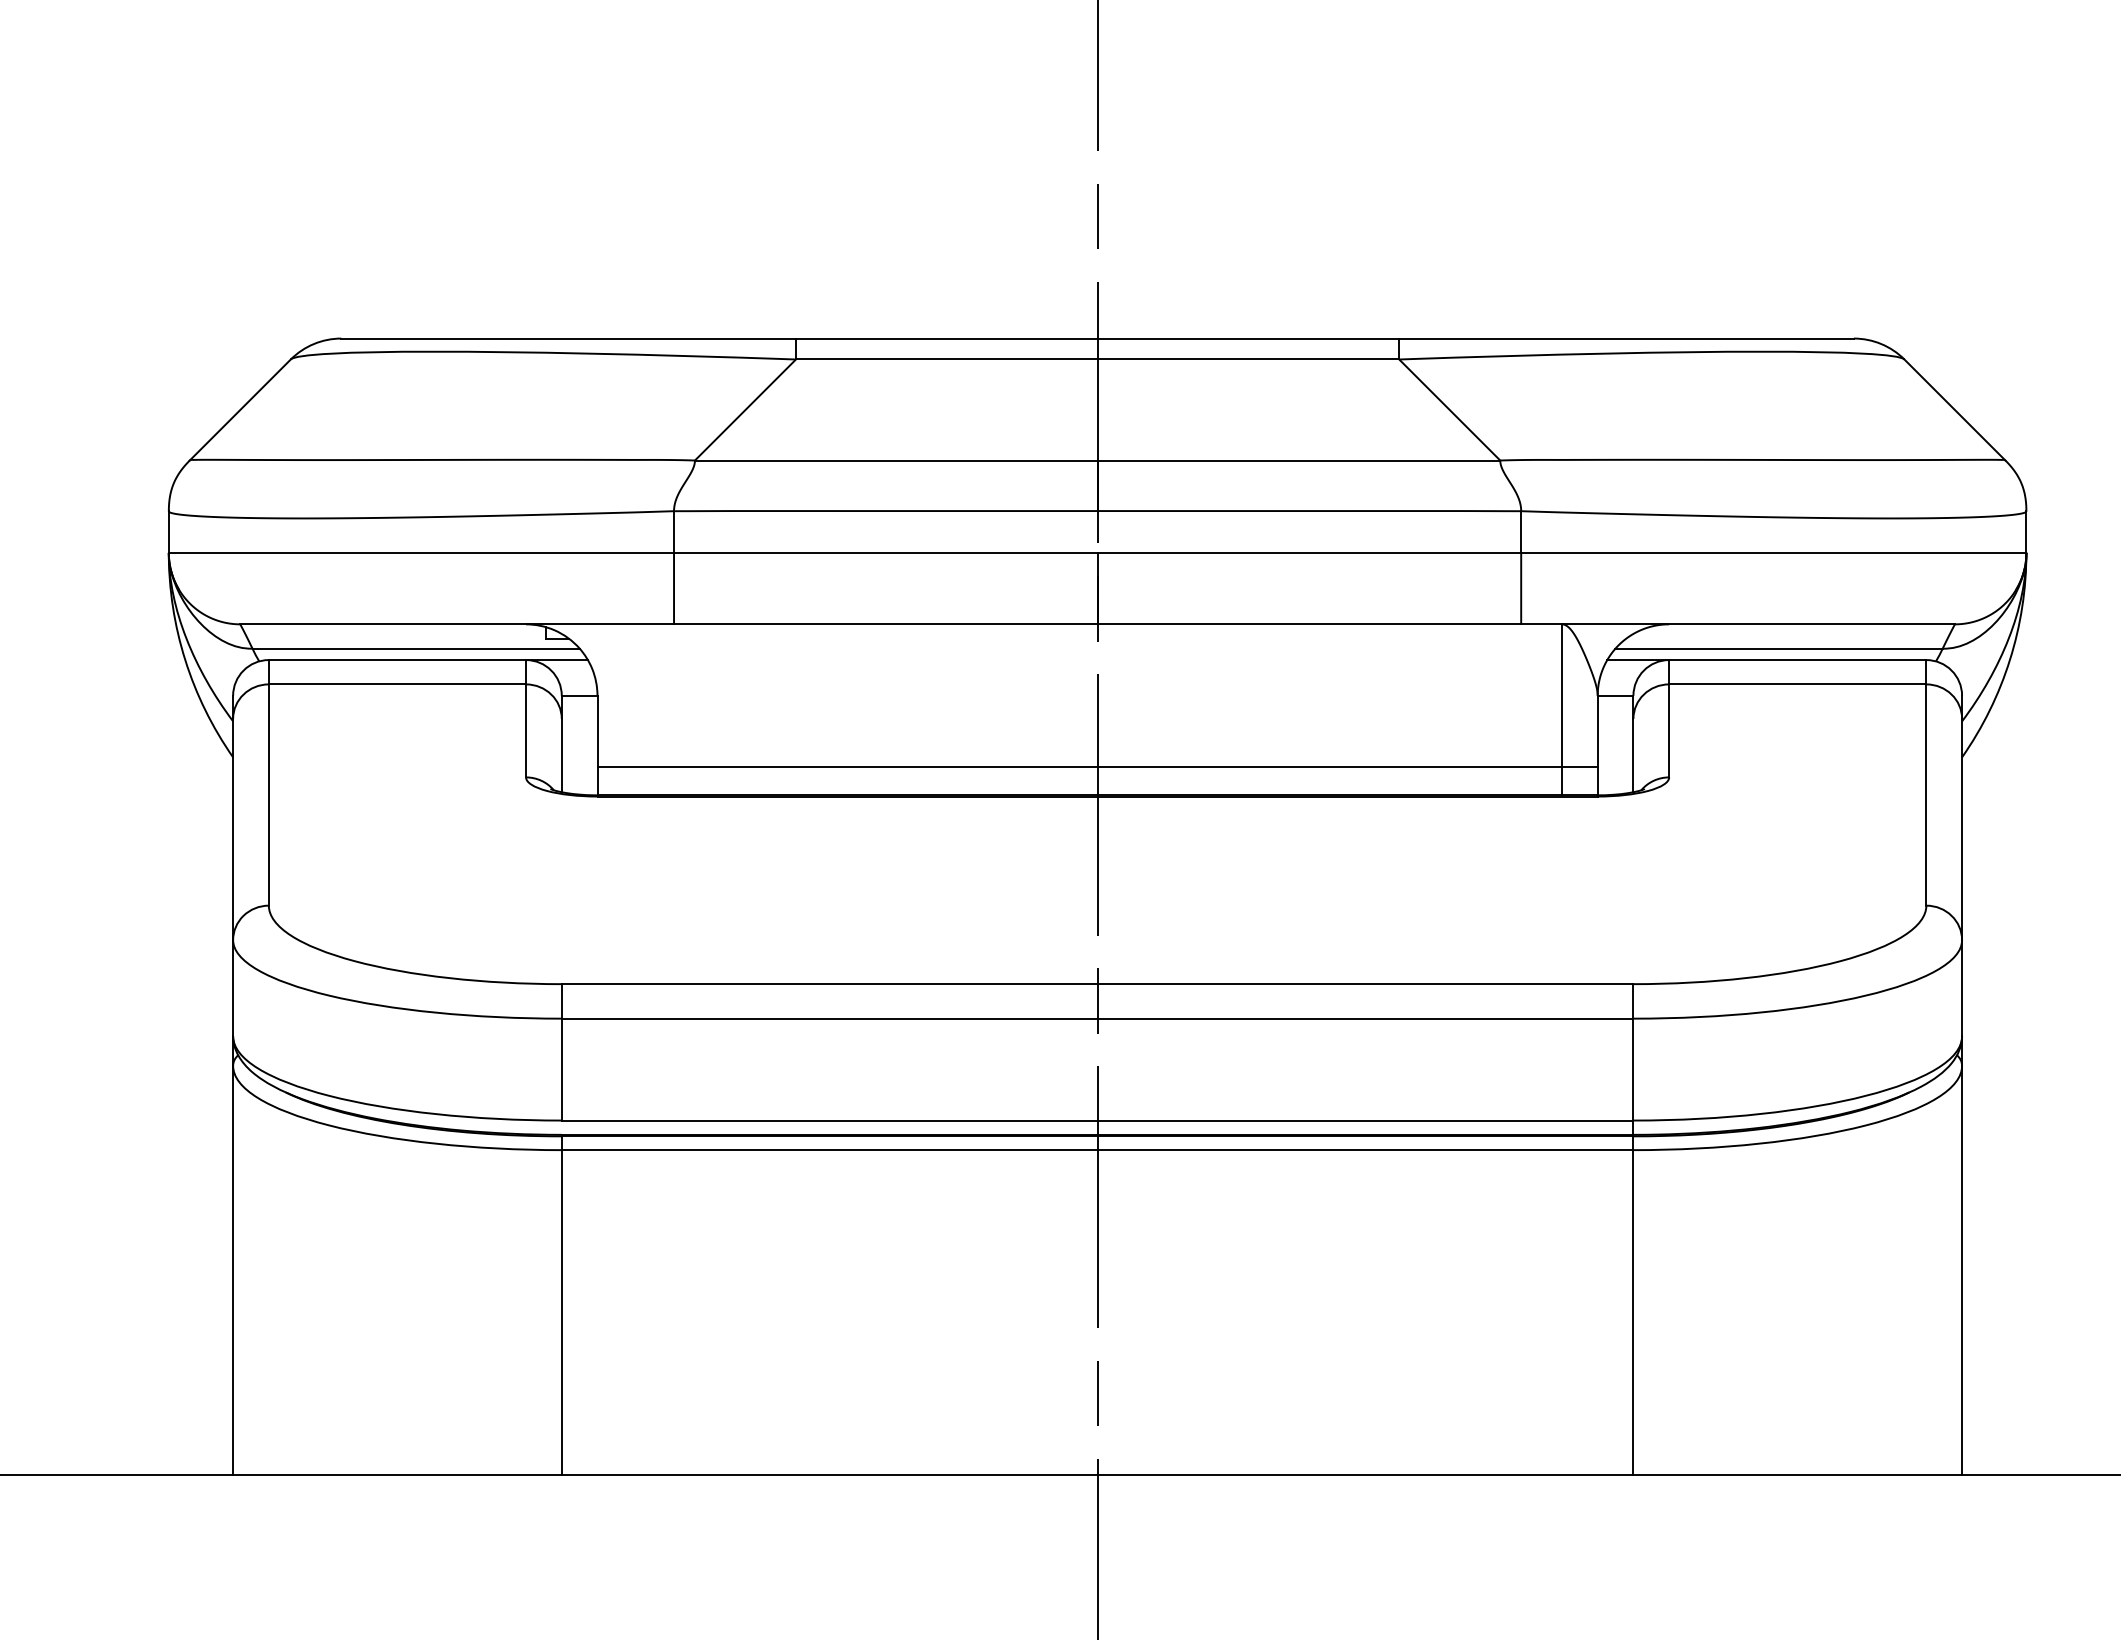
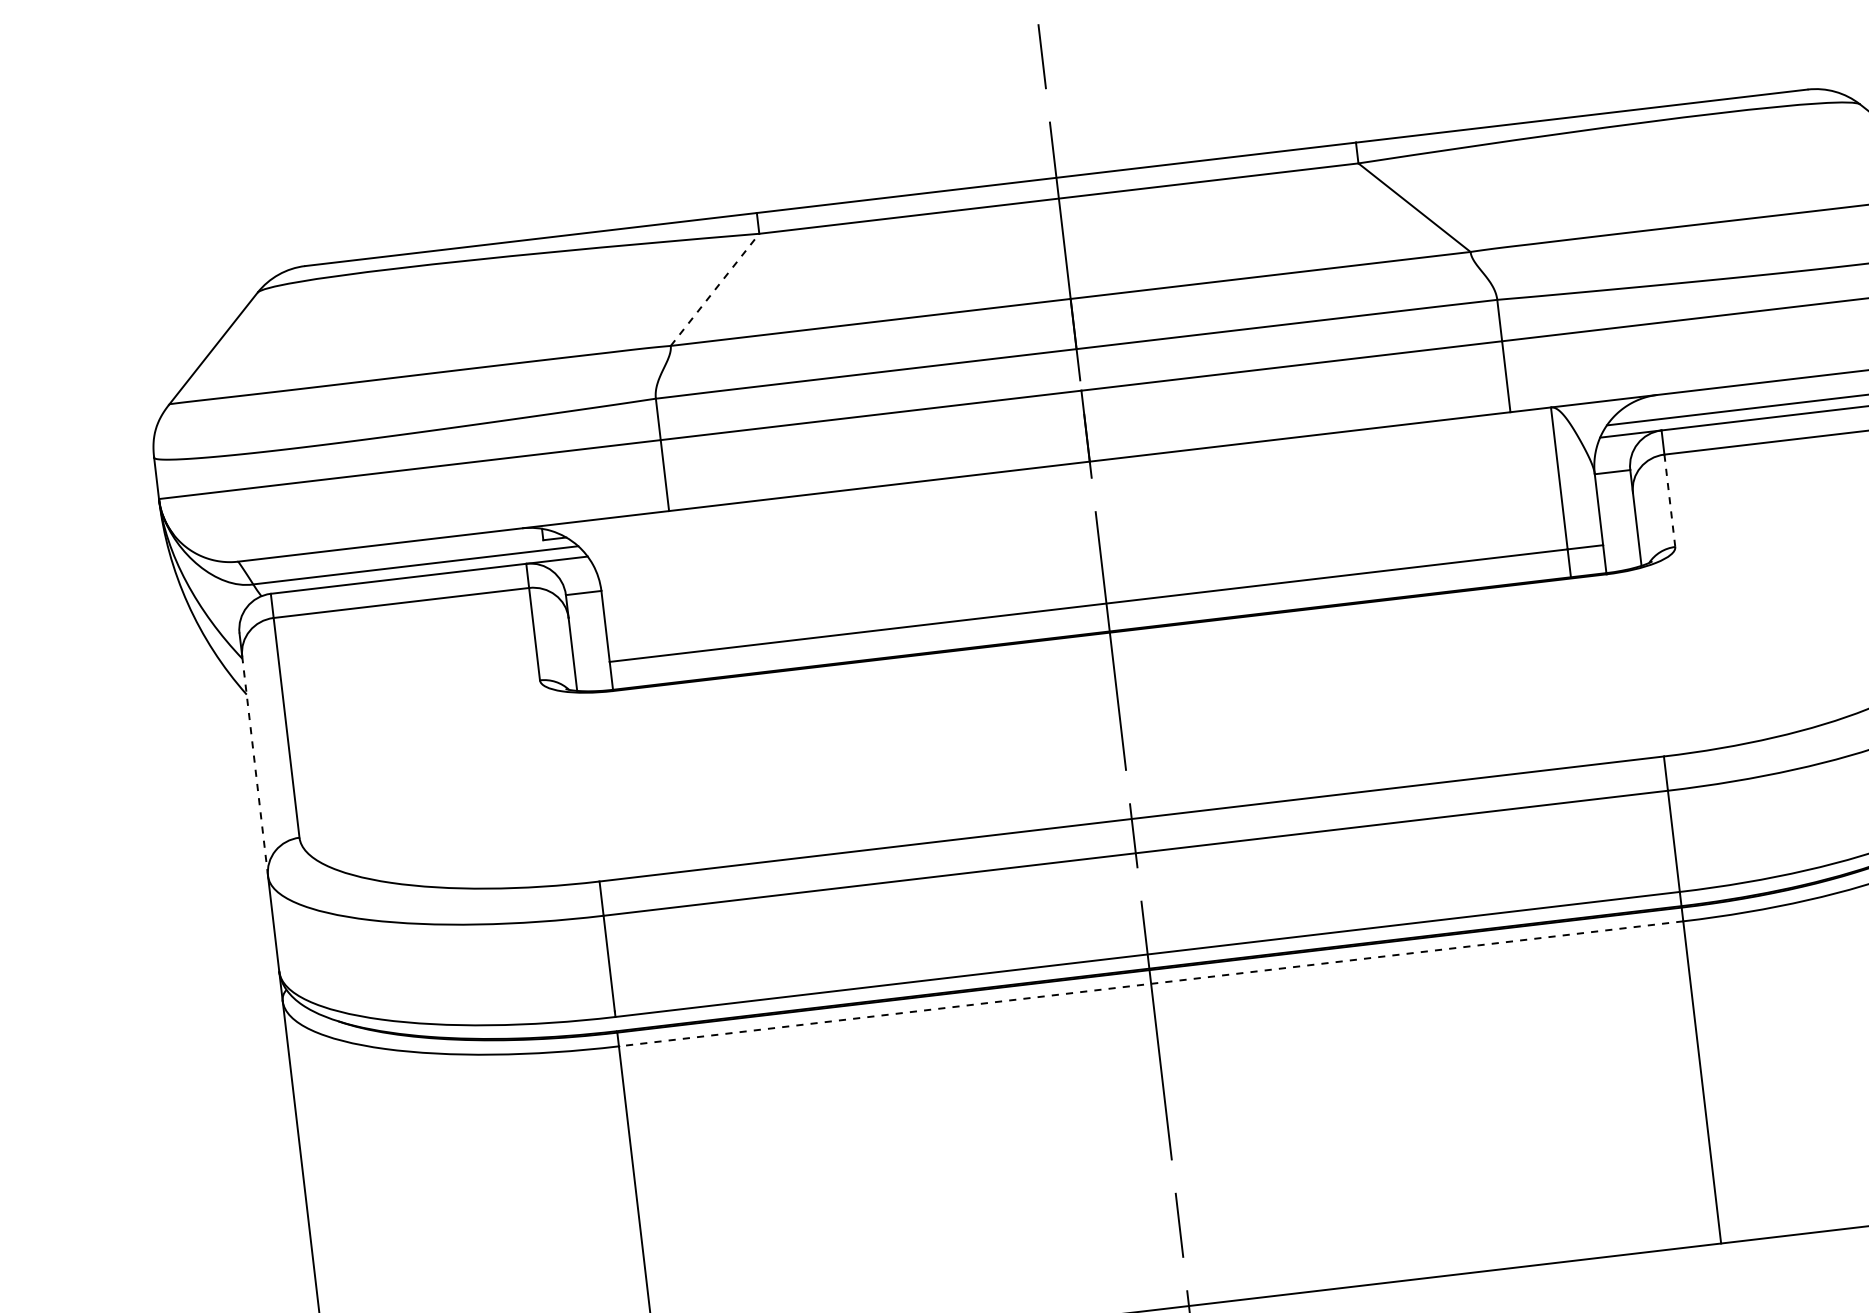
line: (745, 409) -> (715, 289), solid -> dashed
line: (1669, 731) -> (1670, 501), solid -> dashed
line: (233, 829) -> (255, 766), solid -> dashed
line: (1097, 1150) -> (1151, 984), solid -> dashed

